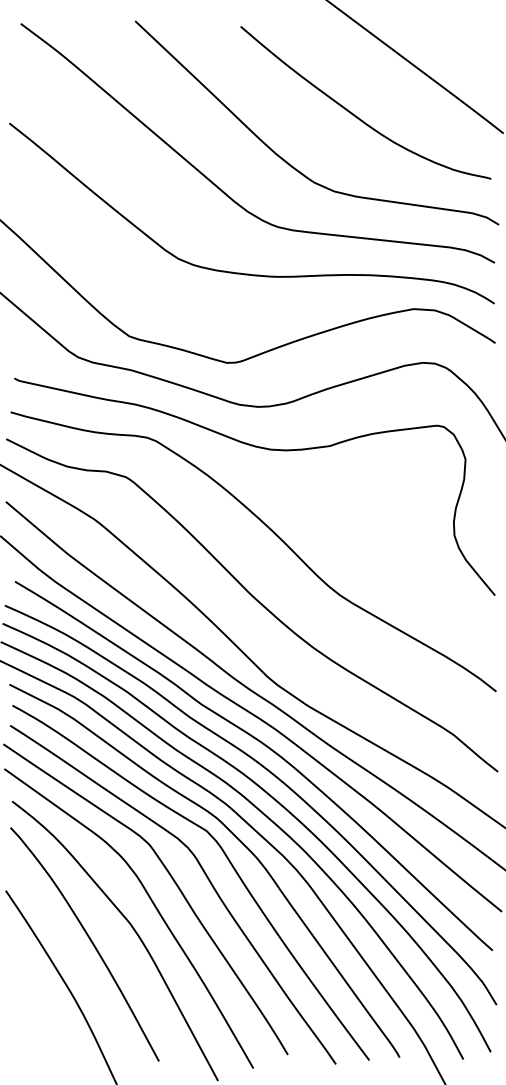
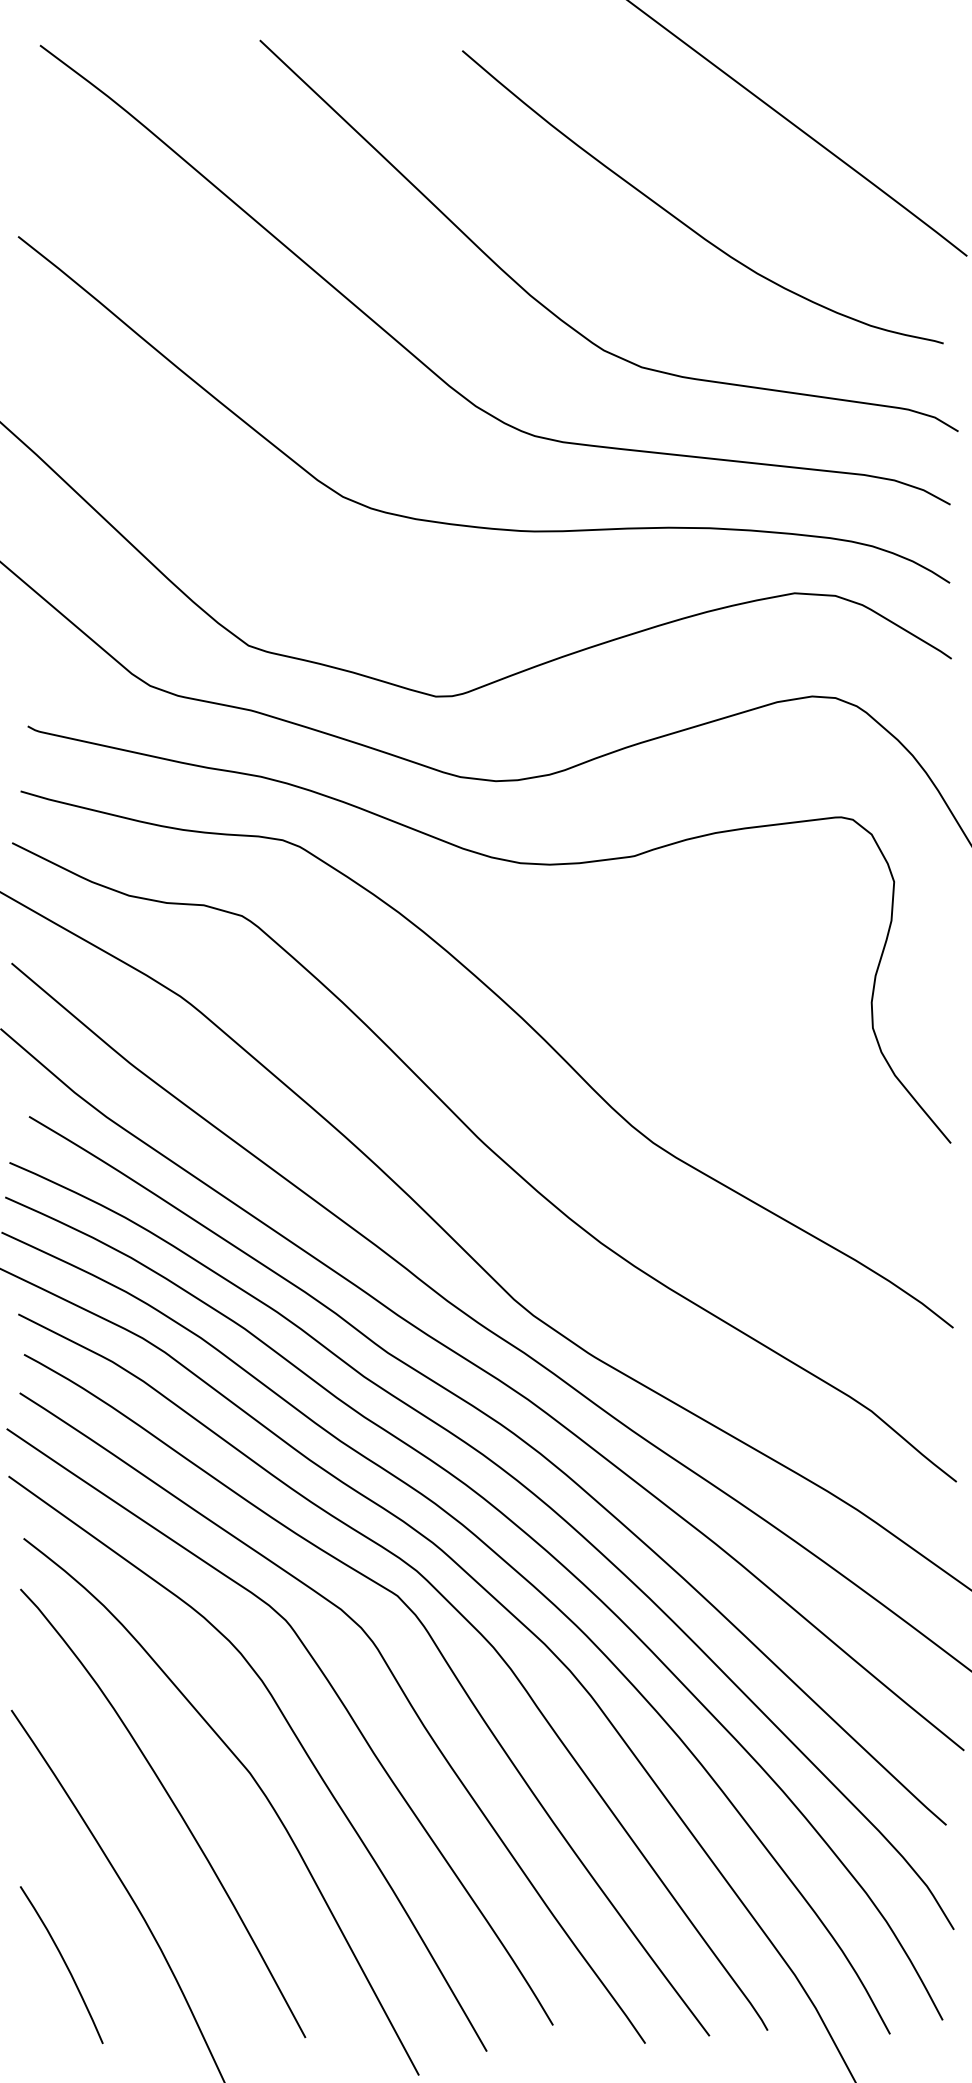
curve: (32, 1022) -> (62, 1963), added

